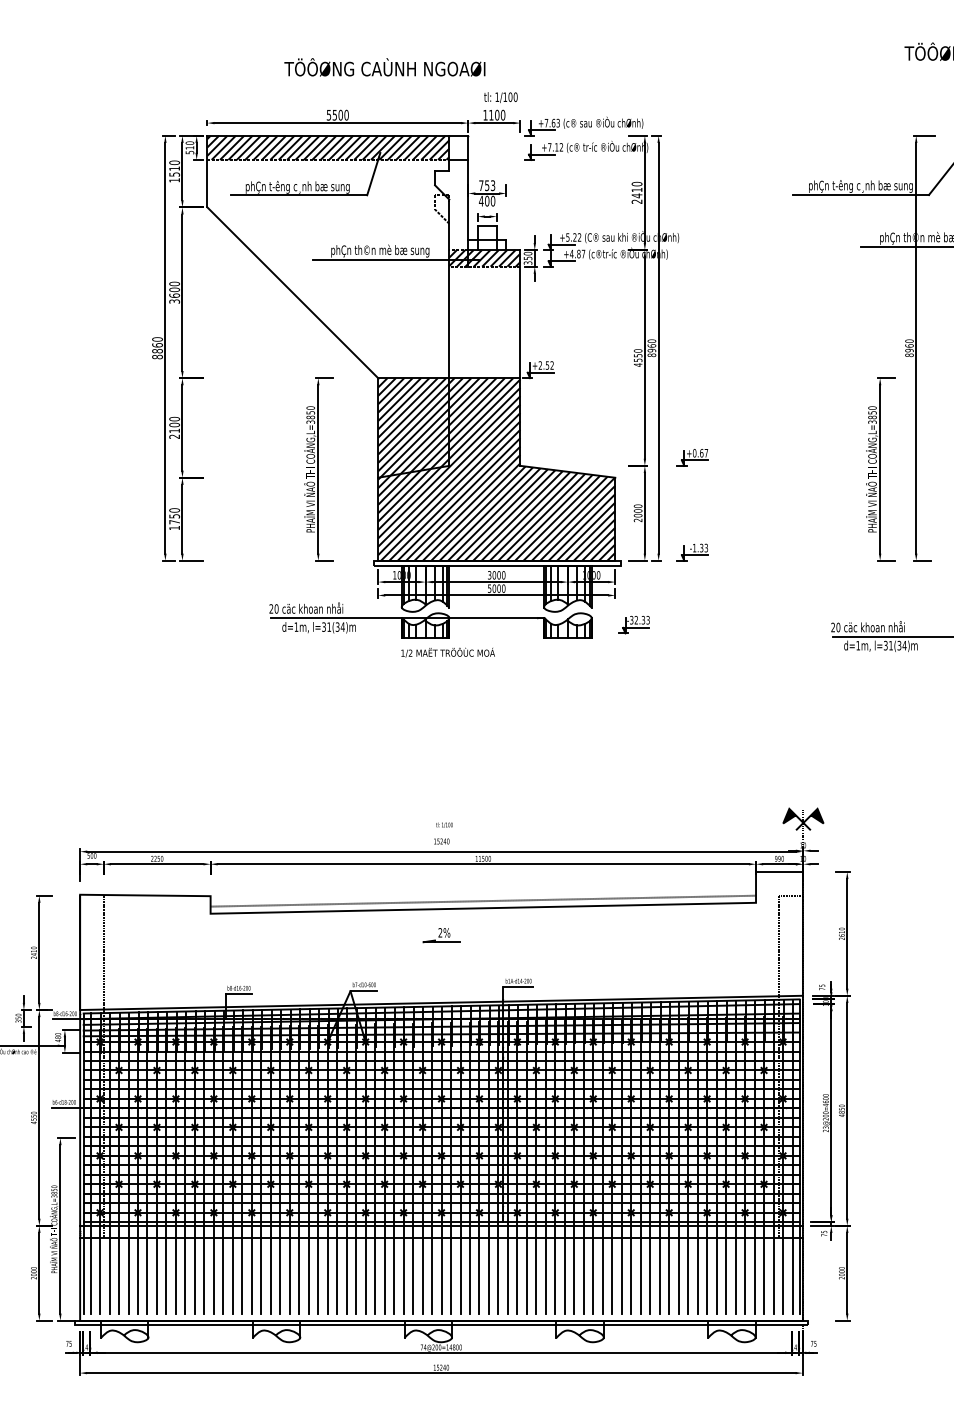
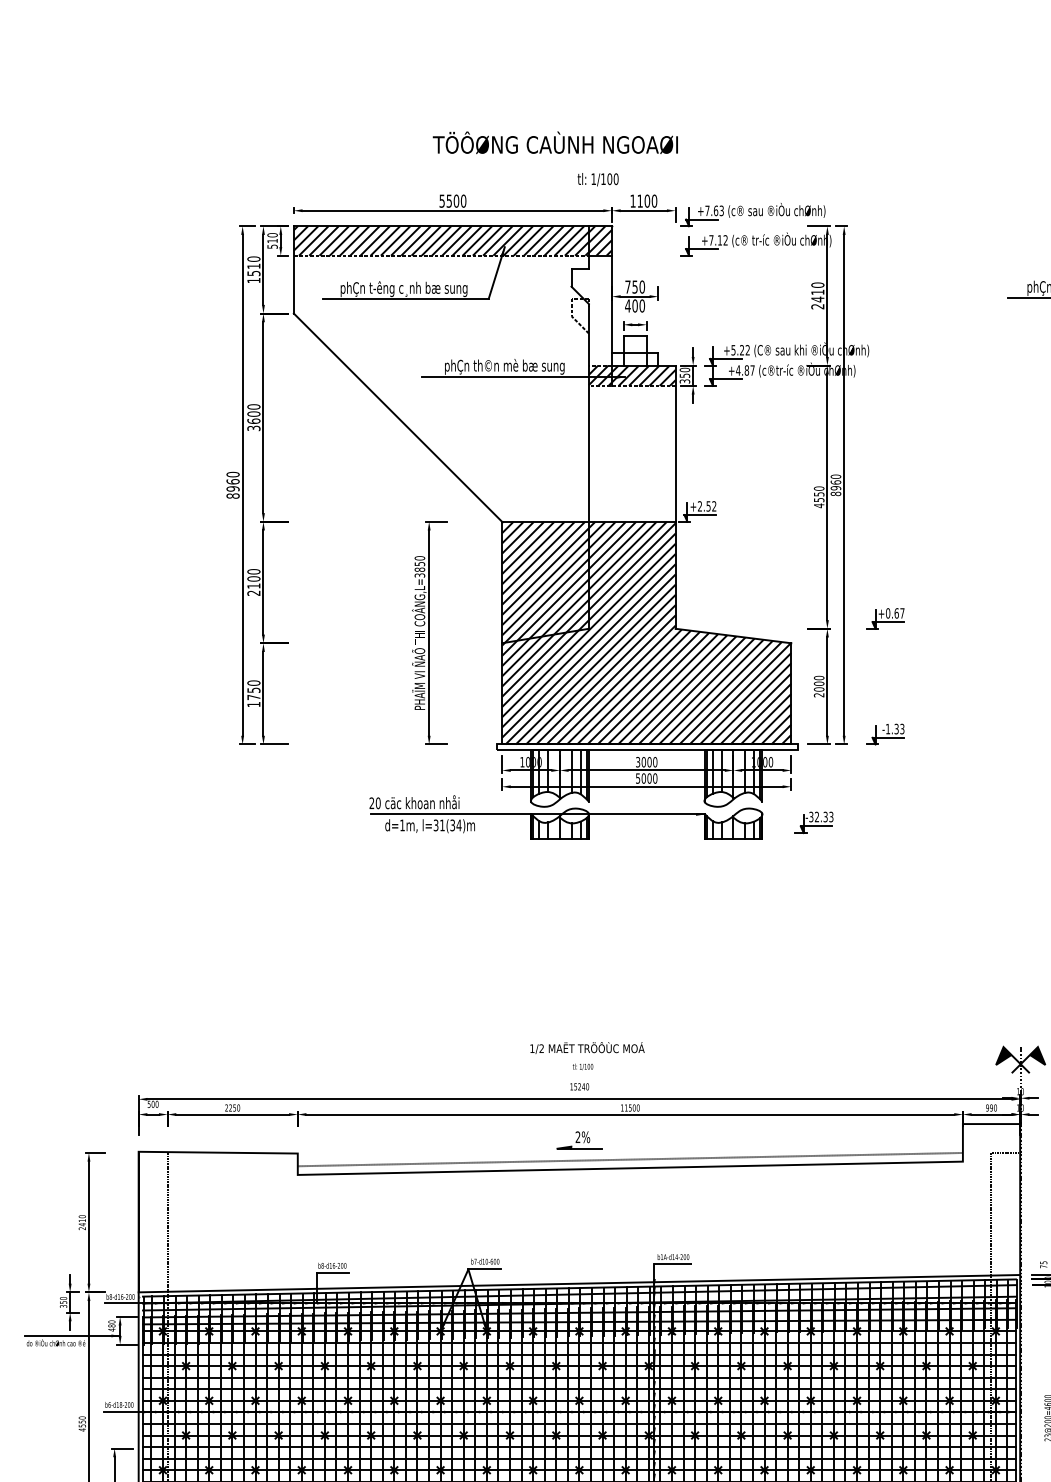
text: (384, 67) -> (554, 142), moved
text: (500, 97) -> (597, 179), moved
hatch: (458, 147) -> (600, 240), added
text: (492, 185) -> (641, 286), 753 -> 750
text: (157, 351) -> (233, 489), 8860 -> 8960
text: (447, 652) -> (586, 1047), moved
part: (441, 935) -> (579, 1140), moved

